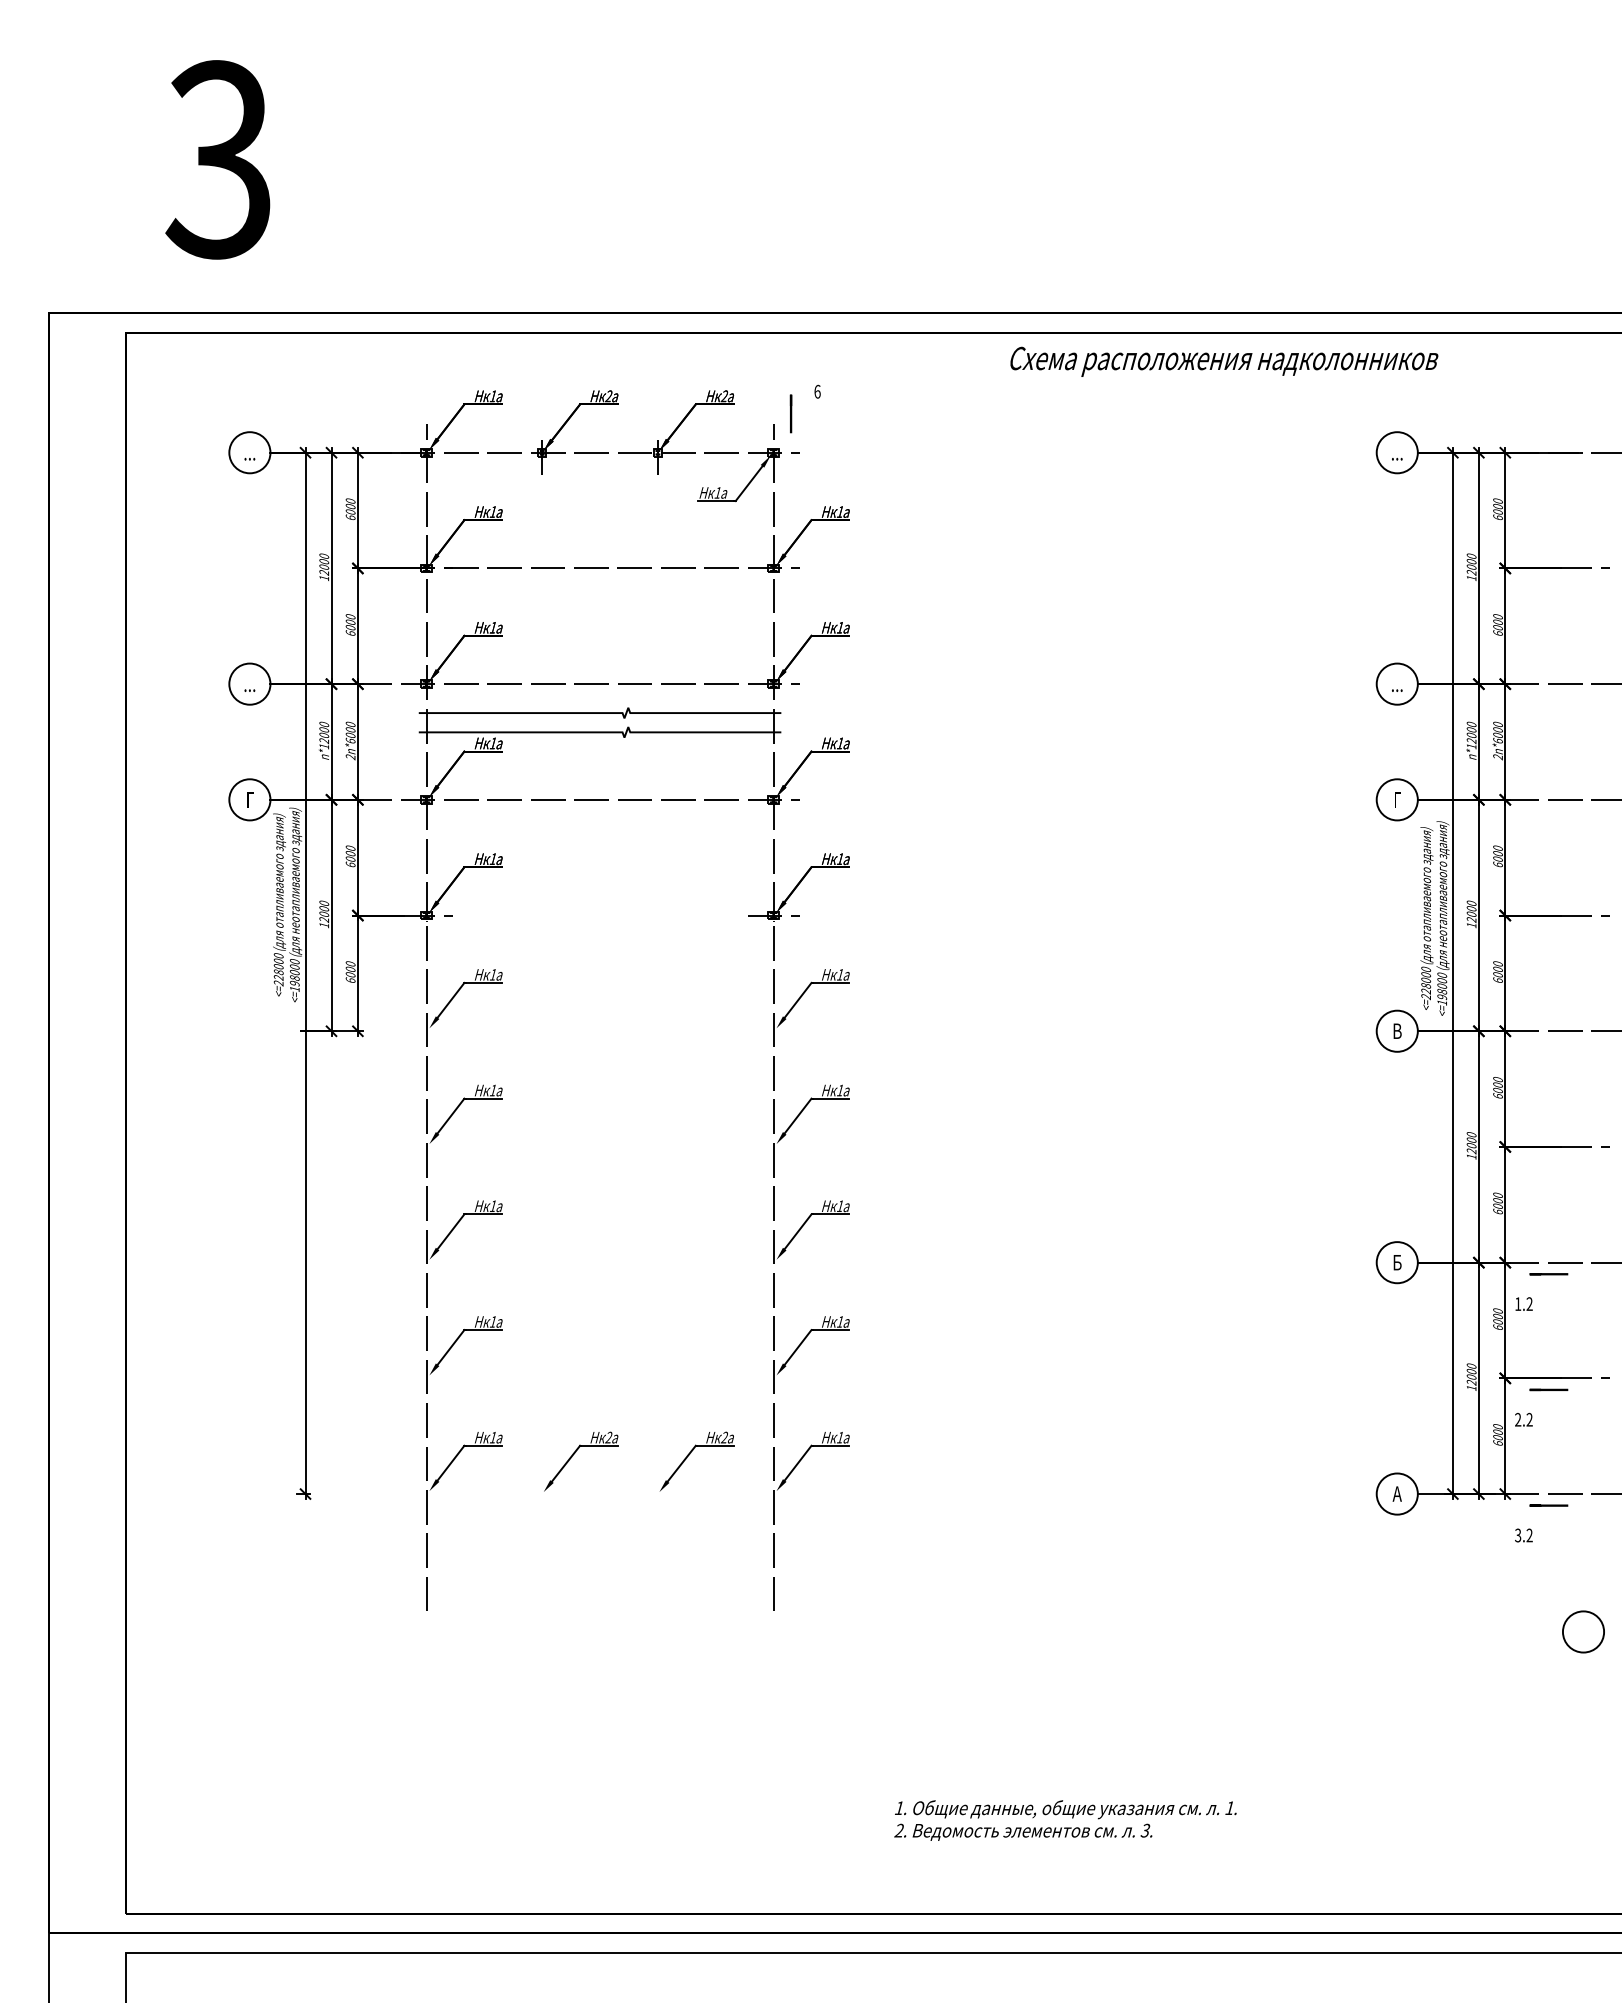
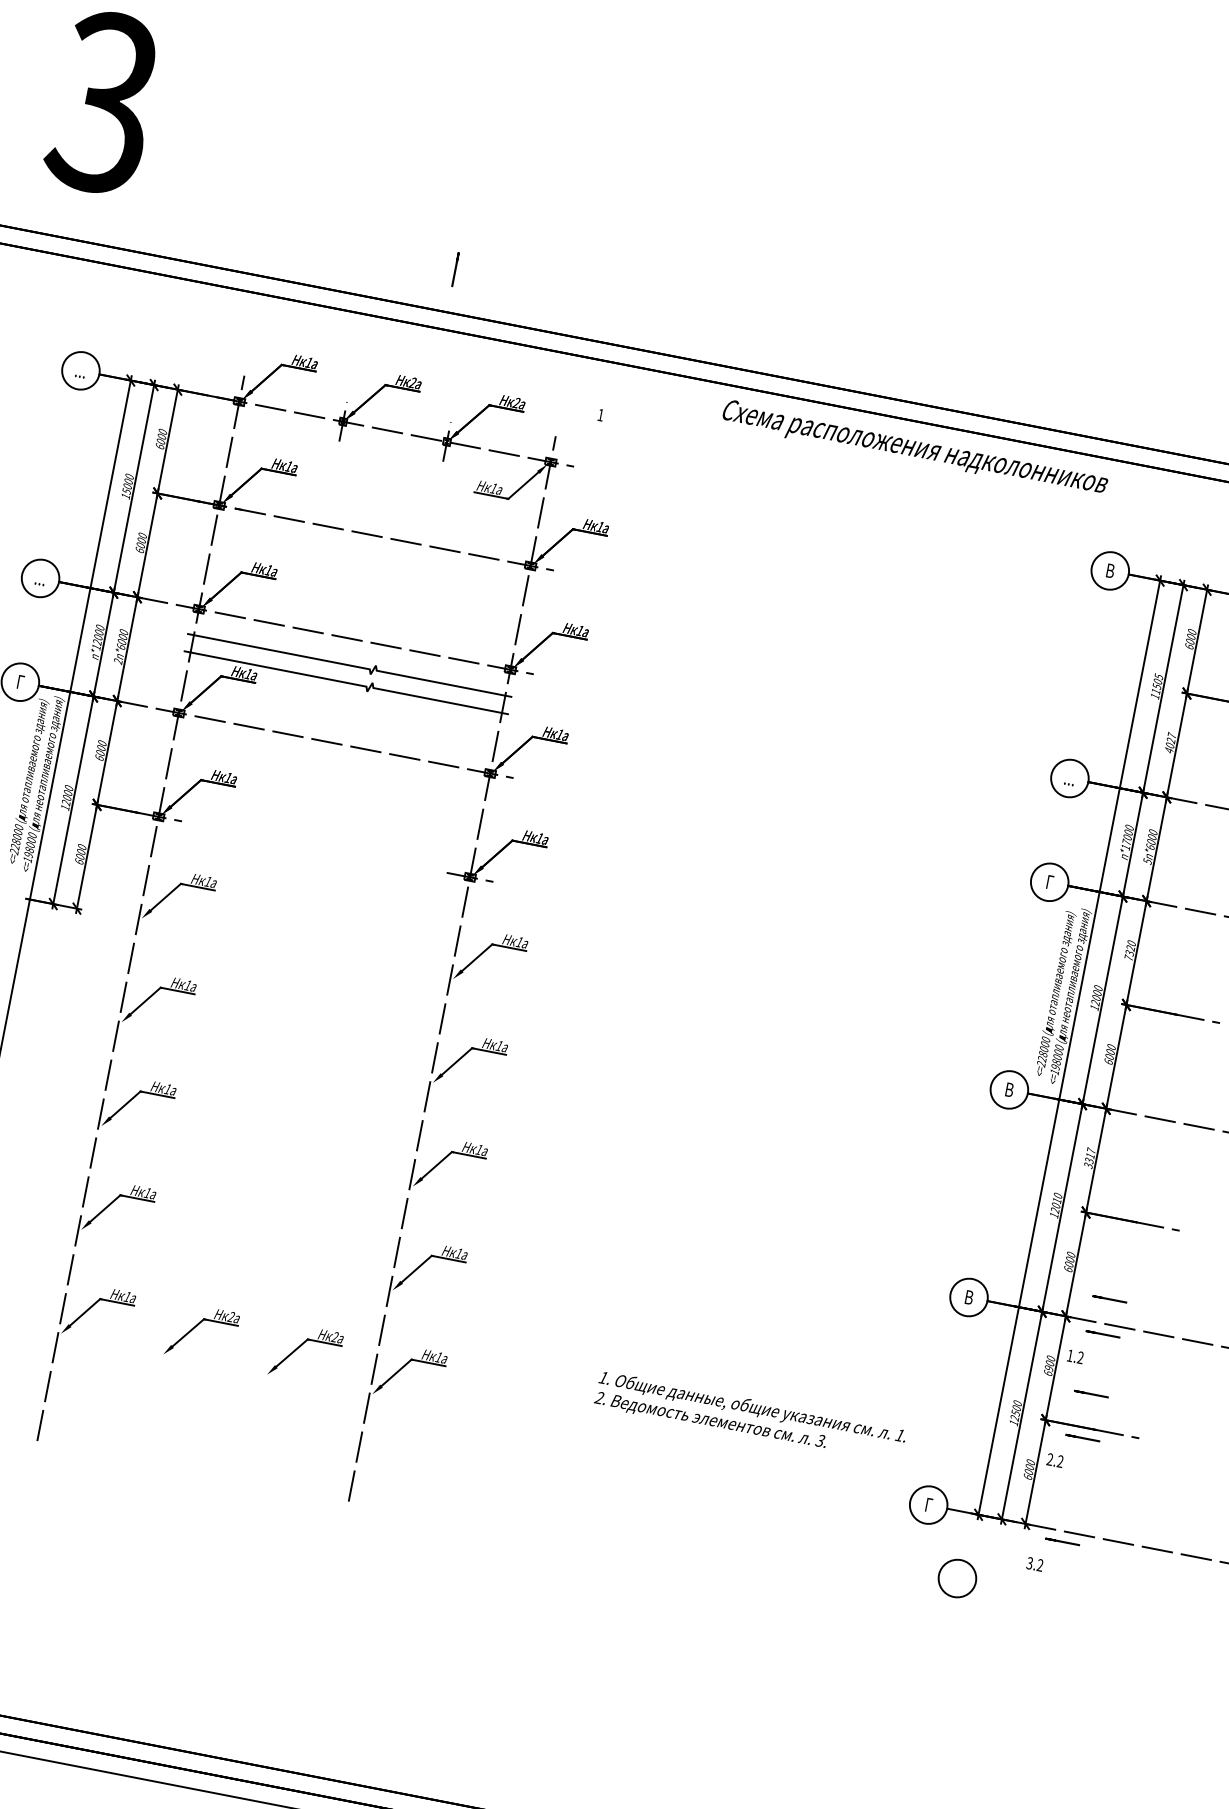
text: (1224, 361) -> (915, 449), moved
text: (817, 391) -> (600, 414), 6 -> 1
line: (790, 413) -> (455, 269), moved
text: (1397, 452) -> (1110, 570), ... -> В
text: (1471, 564) -> (1157, 684), 12000 -> 11505
text: (324, 572) -> (126, 491), 12000 -> 15000
text: (1497, 624) -> (1170, 742), 6000 -> 4027
text: (1471, 740) -> (1126, 842), n*12000 -> n*17000
text: (1497, 757) -> (1147, 861), 2n*6000 -> 5n*6000
text: (1497, 859) -> (1129, 953), 6000 -> 7320
text: (1497, 1087) -> (1089, 1157), 6000 -> 3317
text: (1471, 1140) -> (1056, 1200), 12000 -> 12010
line: (1548, 1235) -> (1109, 1299), added
text: (1398, 1261) -> (970, 1296), Б -> В
text: (1497, 1322) -> (1048, 1368), 6000 -> 6900
line: (1548, 1340) -> (1091, 1393), added
text: (1471, 1377) -> (1015, 1413), 12000 -> 12500
text: (1396, 1493) -> (928, 1504), А -> Г
circle: (1583, 1631) -> (957, 1578), moved
text: (1065, 1820) -> (750, 1417), moved

